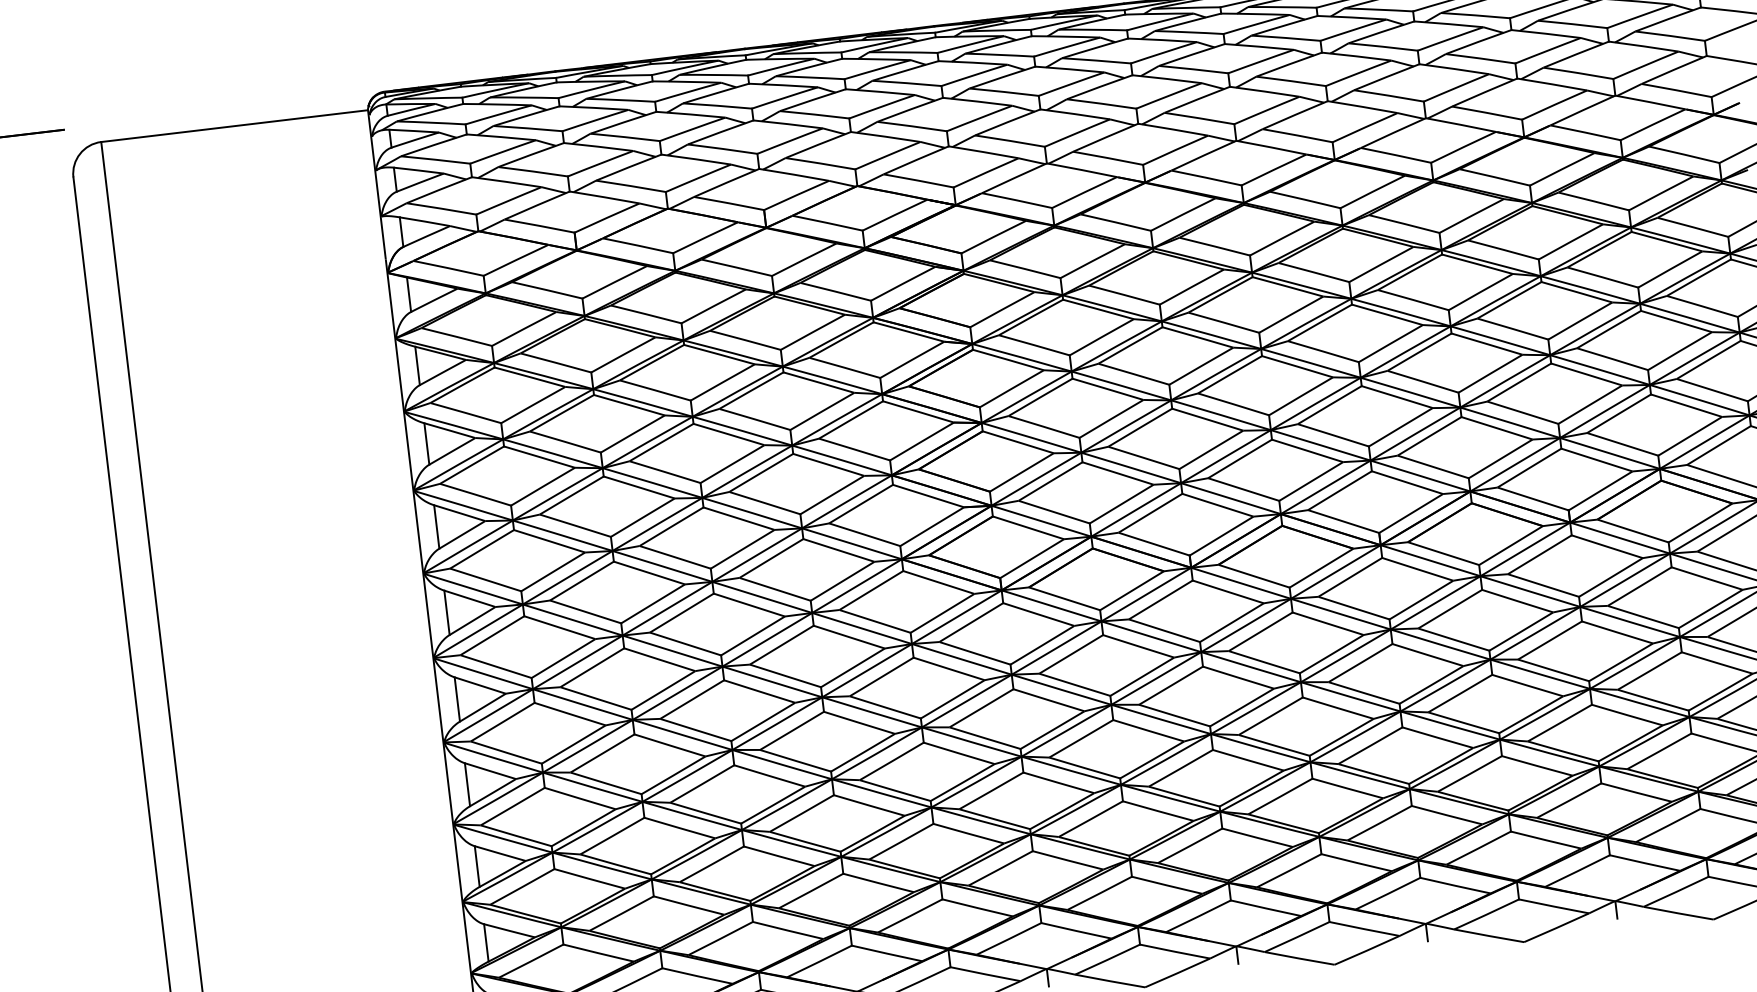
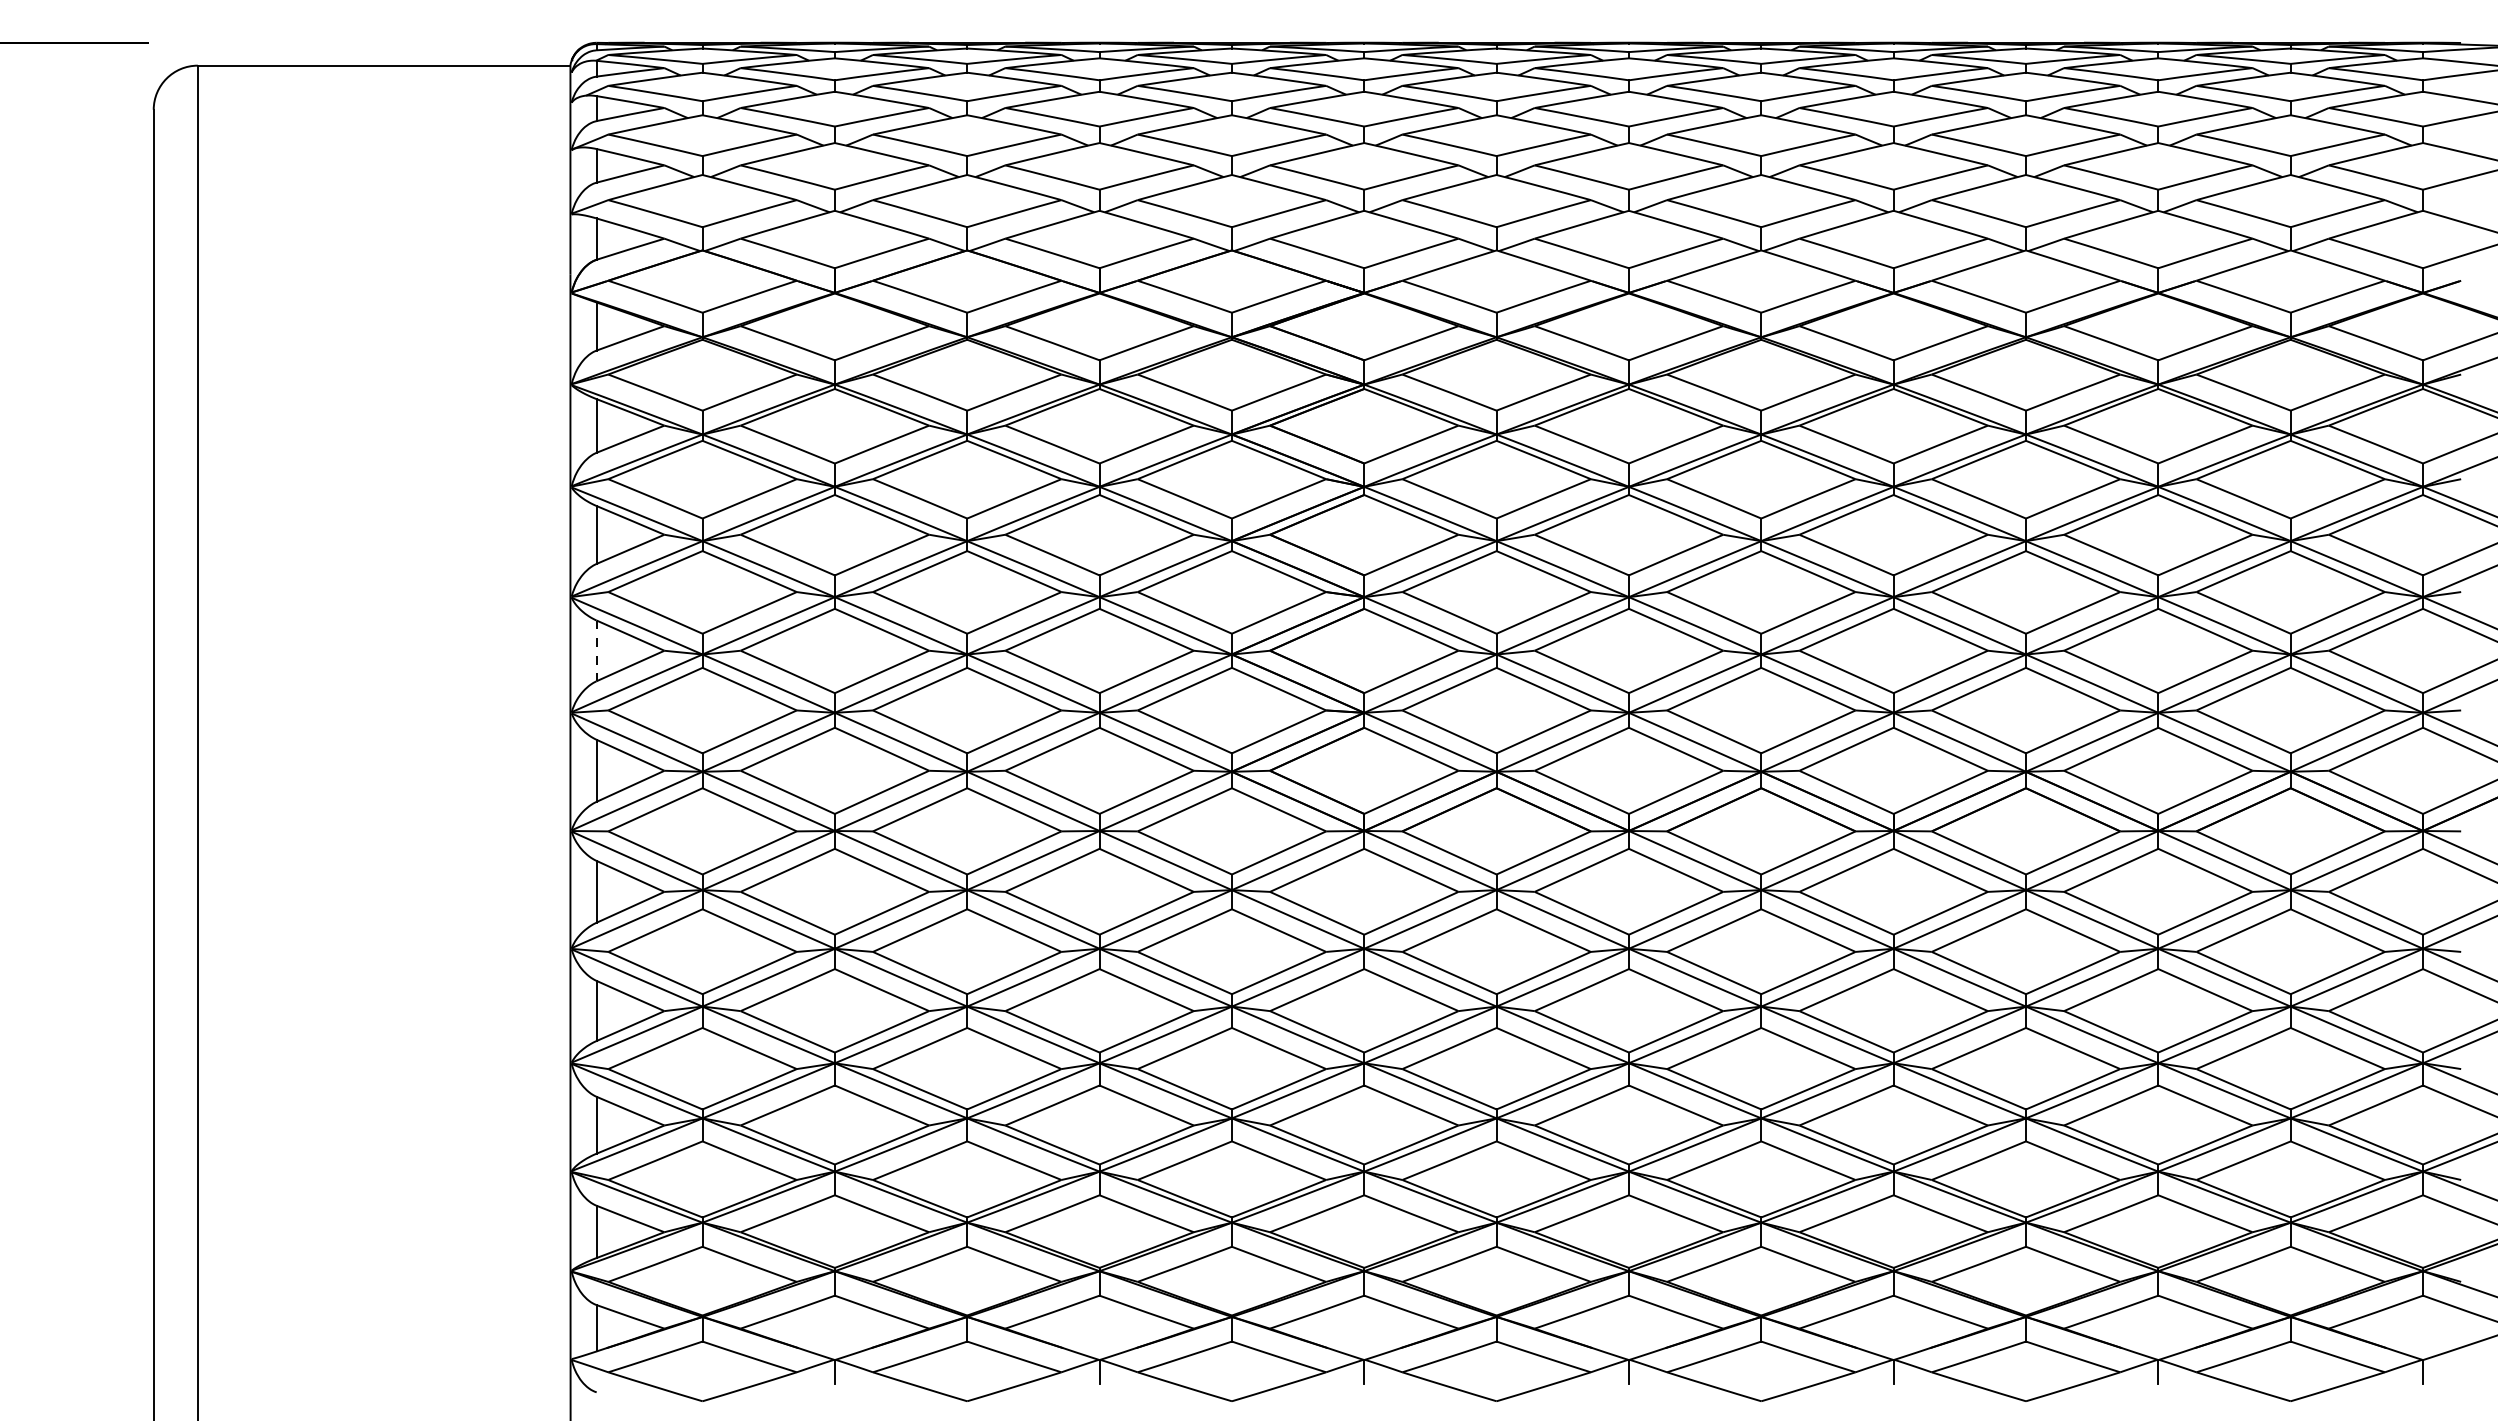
line: (436, 527) -> (596, 651), solid -> dashed

